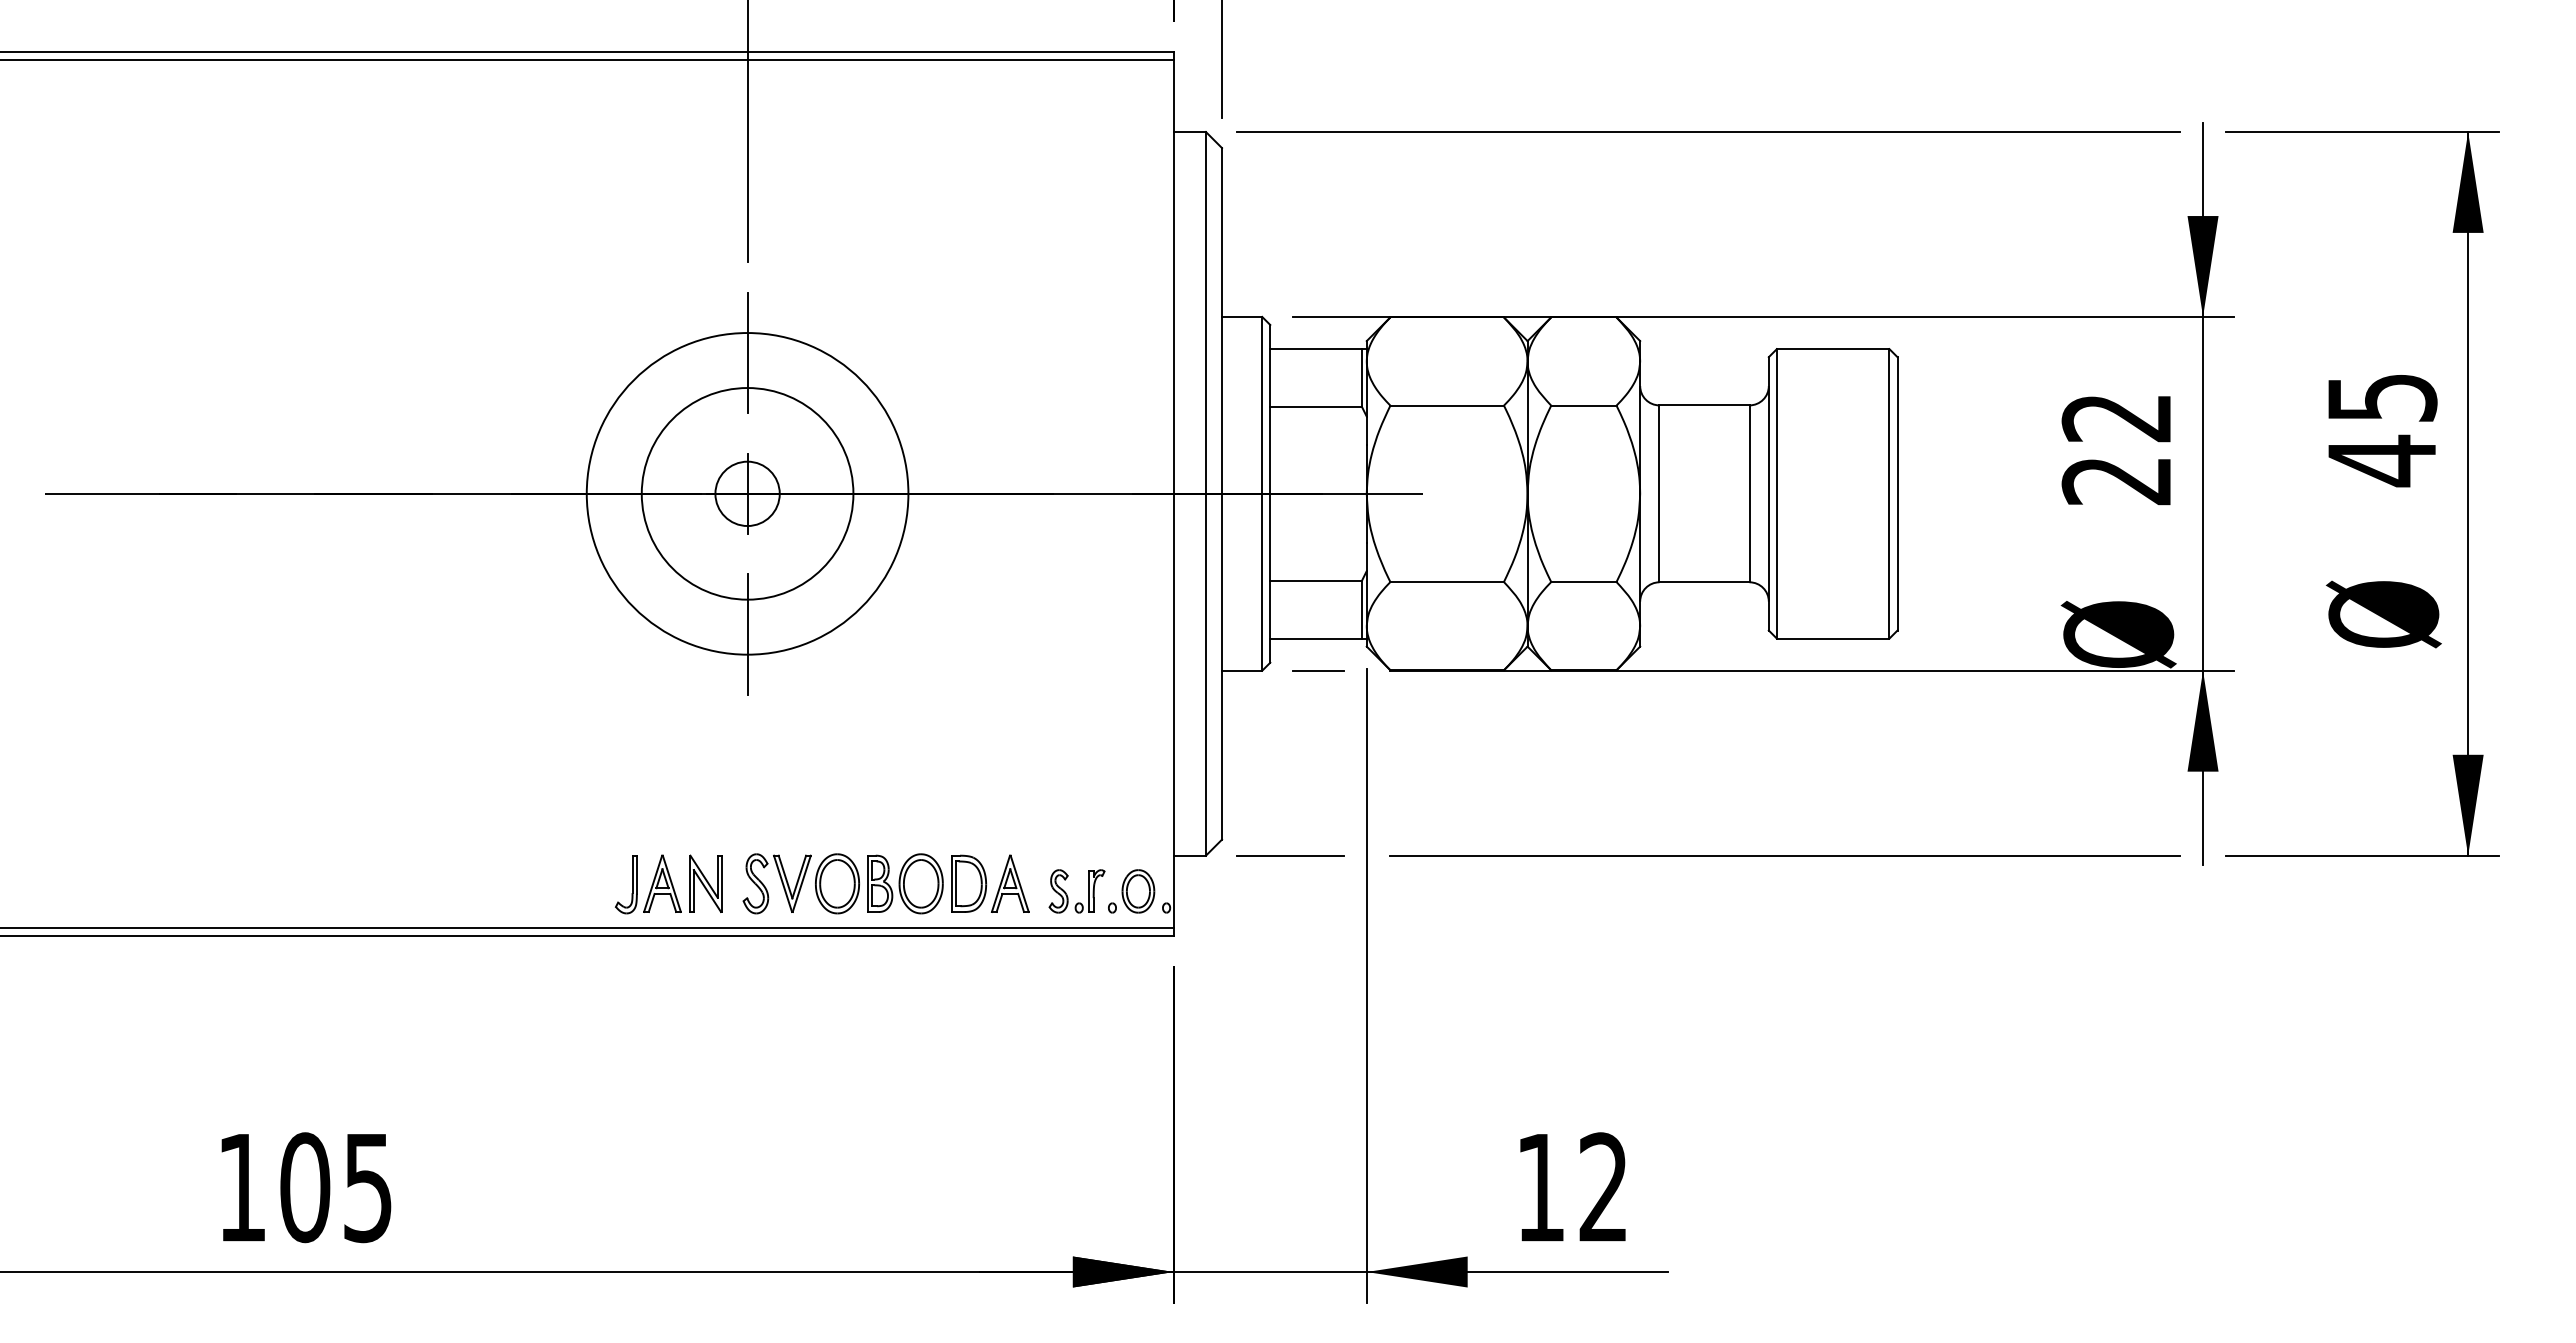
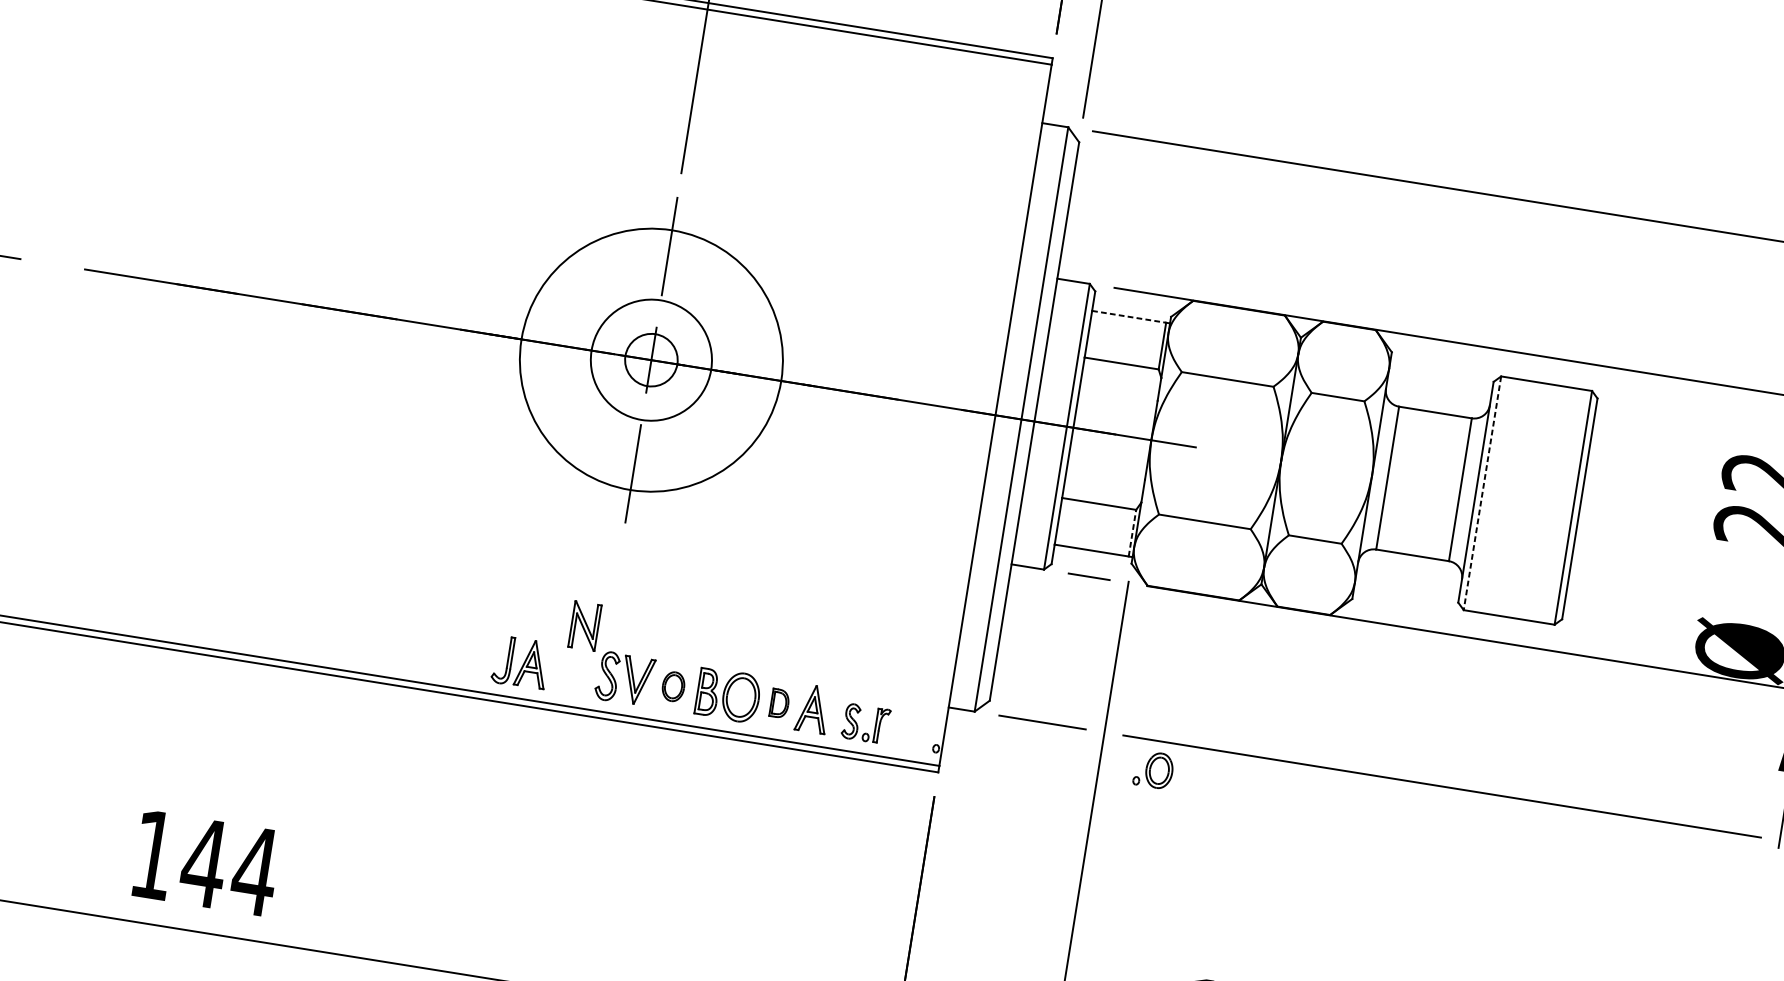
line: (1316, 349) -> (1129, 317), solid -> dashed
circle: (747, 493) -> (651, 359), size x0.7
line: (1776, 493) -> (1482, 492), solid -> dashed
line: (1361, 609) -> (1132, 532), solid -> dashed
part: (705, 883) -> (584, 625), moved
part: (837, 883) -> (673, 686), size x0.6
part: (969, 883) -> (780, 703), size x0.6
part: (1131, 891) -> (1153, 769), moved
text: (336, 1187) -> (229, 867), 105 -> 144

